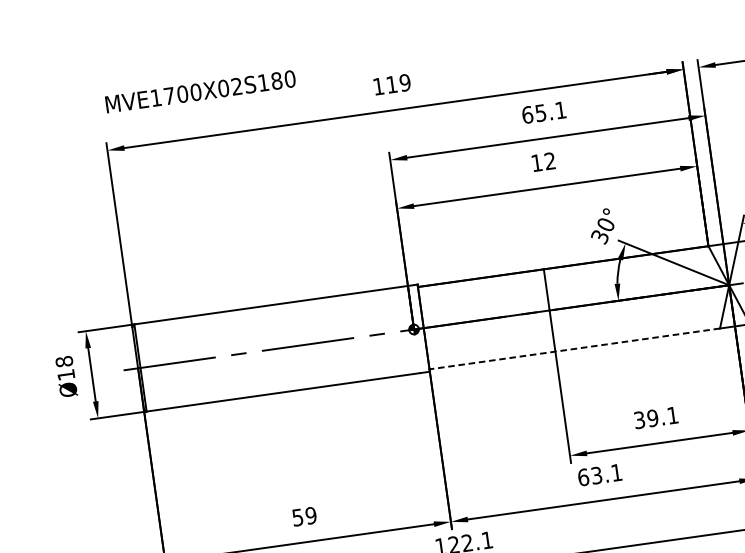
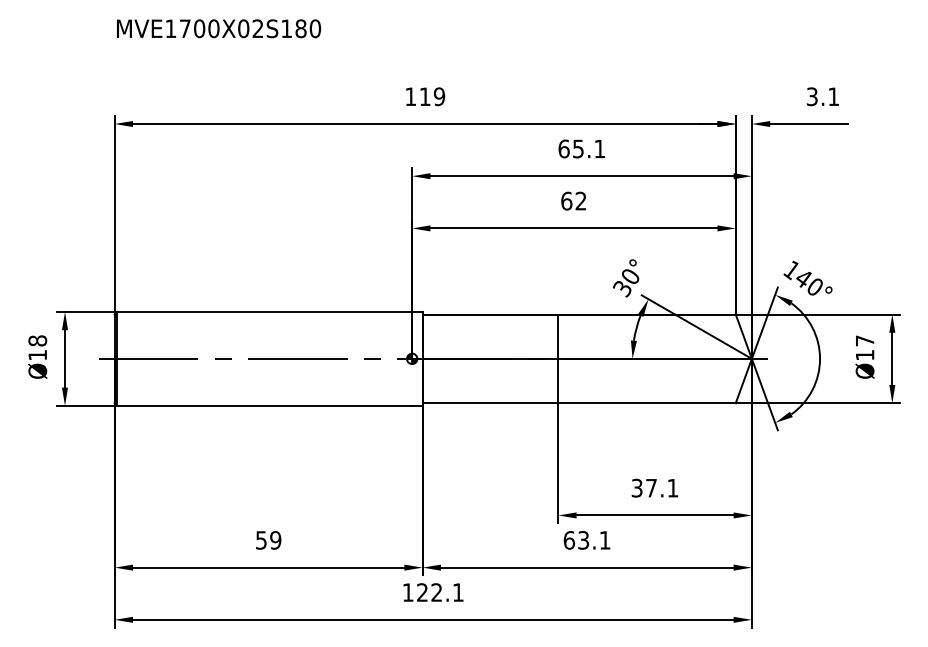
text: (200, 91) -> (218, 28), moved
text: (536, 162) -> (566, 200), 12 -> 62
line: (575, 349) -> (579, 403), dashed -> solid
text: (652, 417) -> (651, 487), 39.1 -> 37.1

